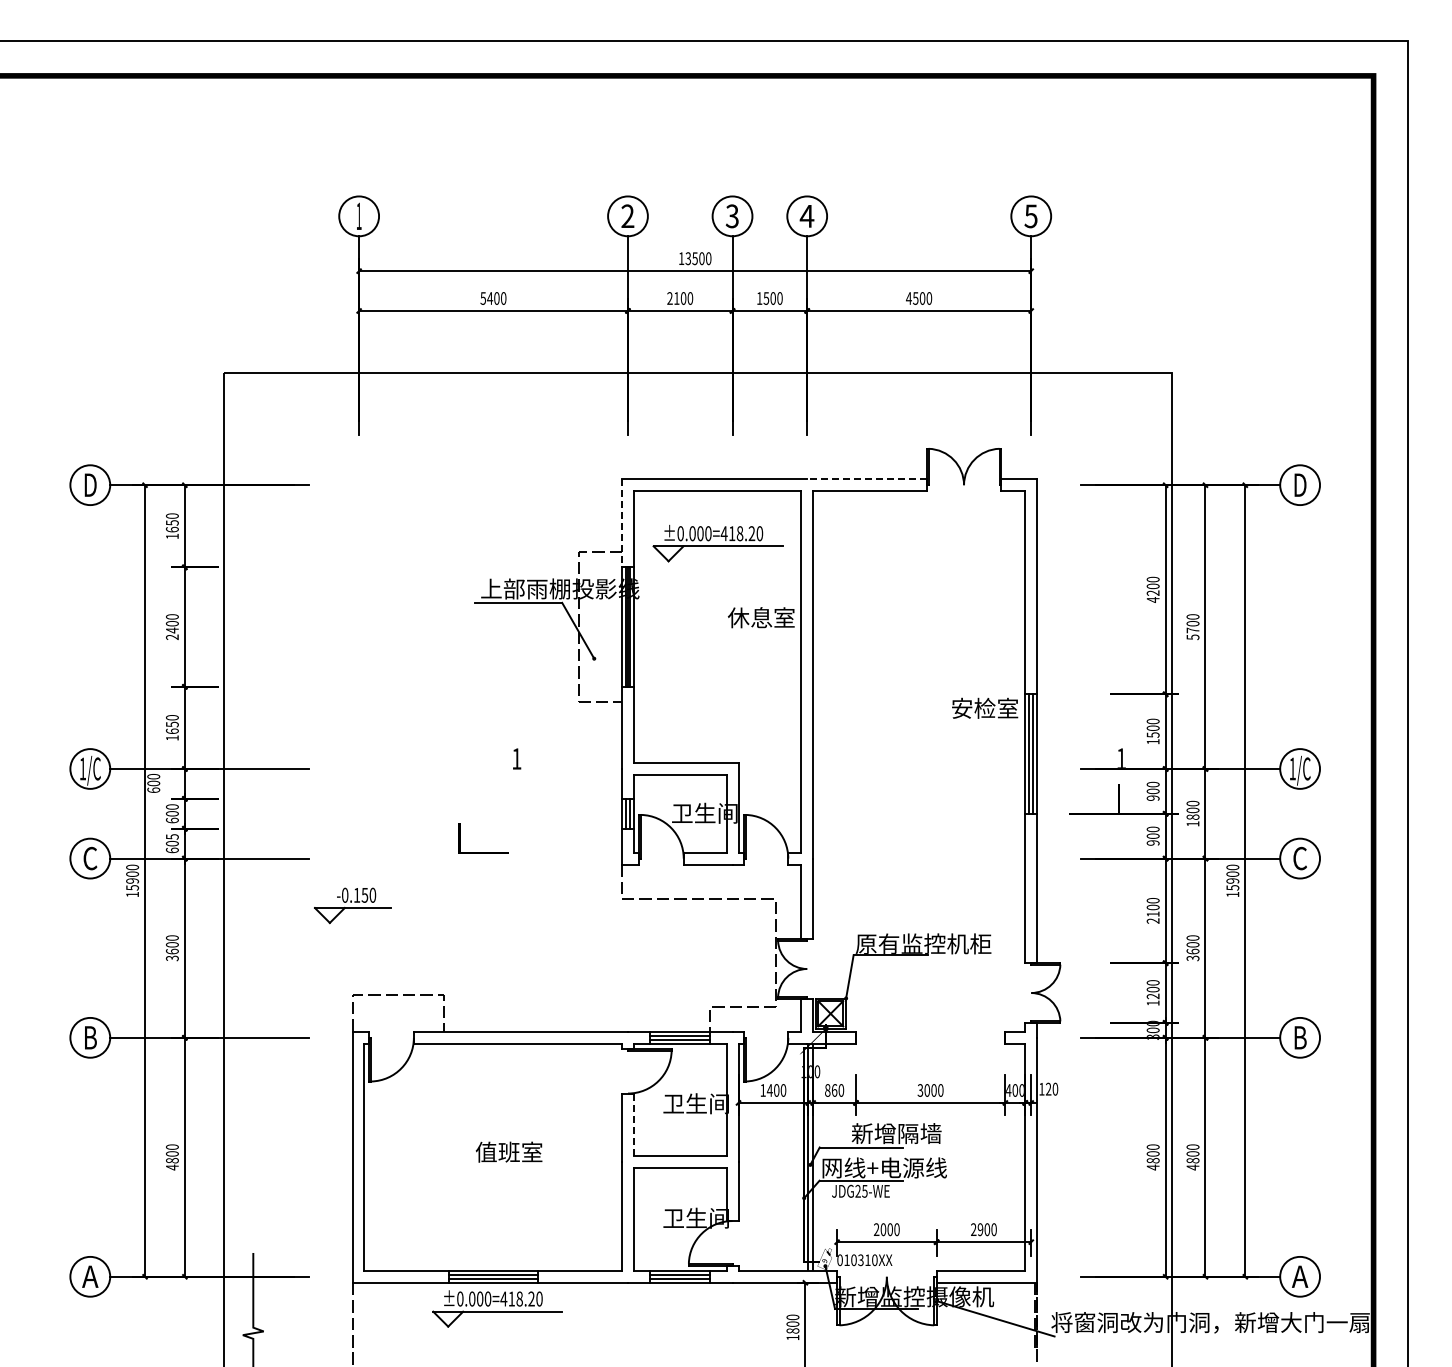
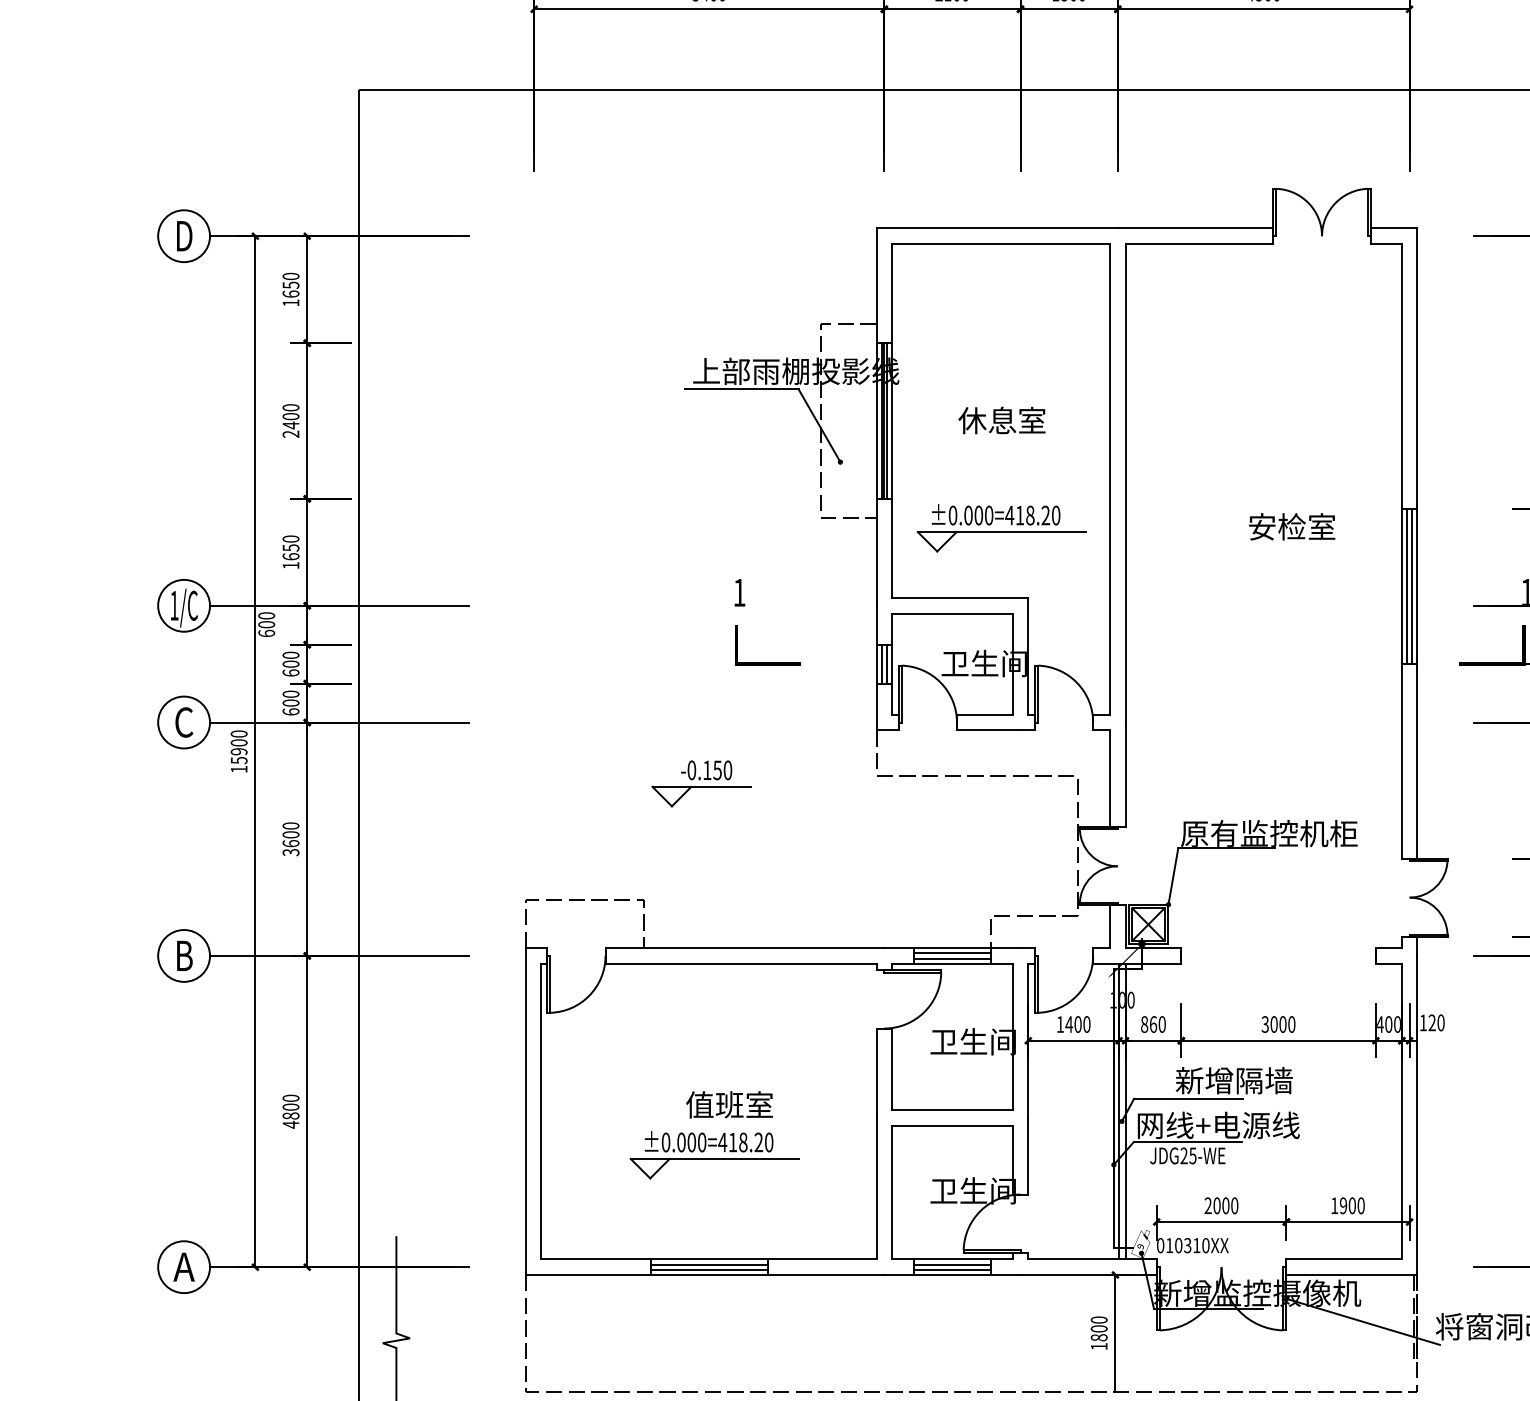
line: (866, 479) -> (1195, 228), dashed -> solid
line: (622, 523) -> (877, 286), dashed -> solid
part: (717, 543) -> (1000, 528), moved
text: (760, 617) -> (1000, 420), moved
text: (985, 707) -> (1292, 525), moved
text: (172, 836) -> (291, 693), 605 -> 600
line: (483, 852) -> (767, 663), moved
part: (352, 905) -> (701, 783), moved
line: (633, 1124) -> (891, 1068), dashed -> solid
text: (973, 1229) -> (1334, 1205), 2900 -> 1900
part: (497, 1308) -> (714, 1154), moved

